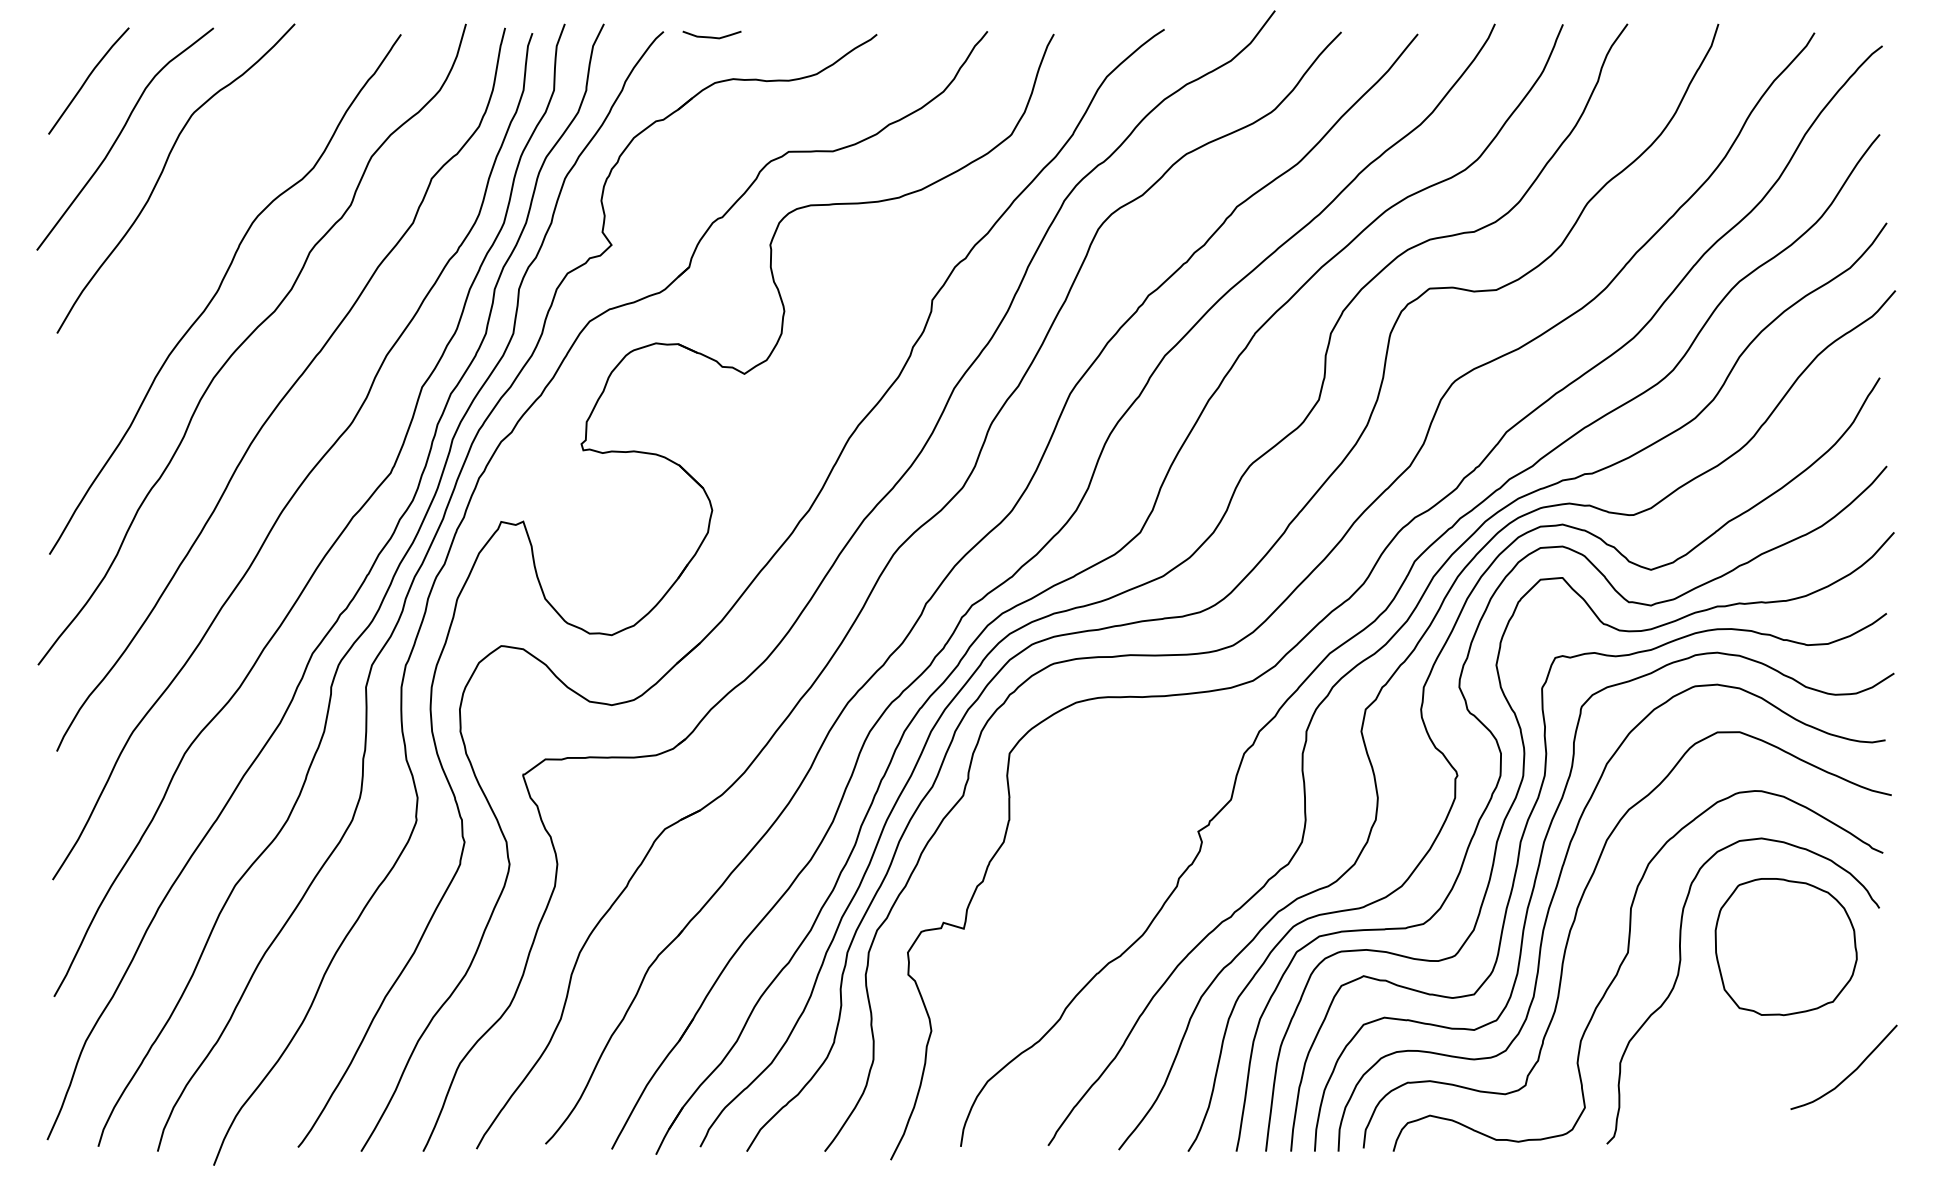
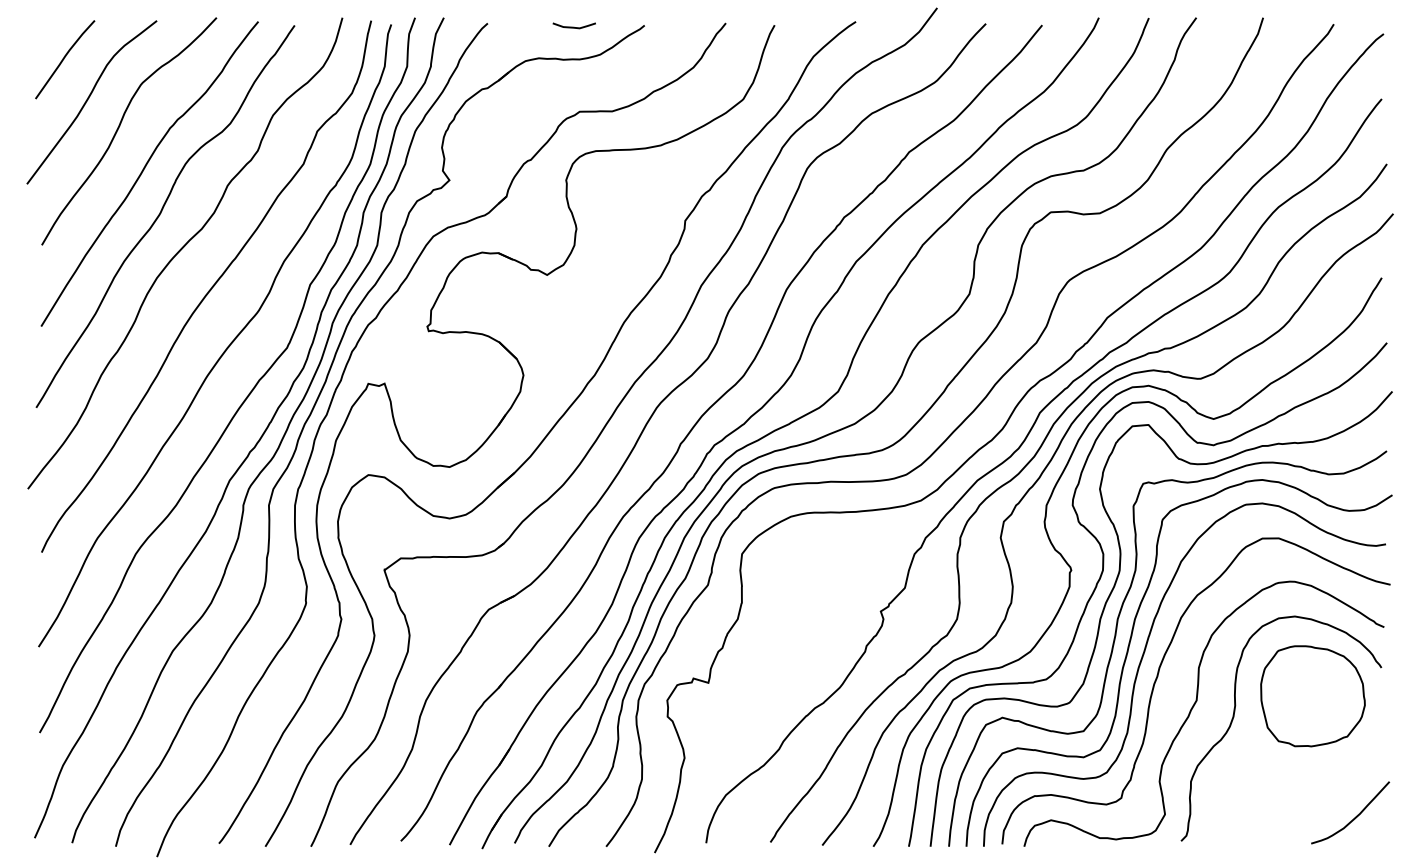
curve: (710, 35) -> (573, 26), moved
curve: (195, 233) -> (143, 171), added
curve: (1850, 1072) -> (1355, 816), moved

